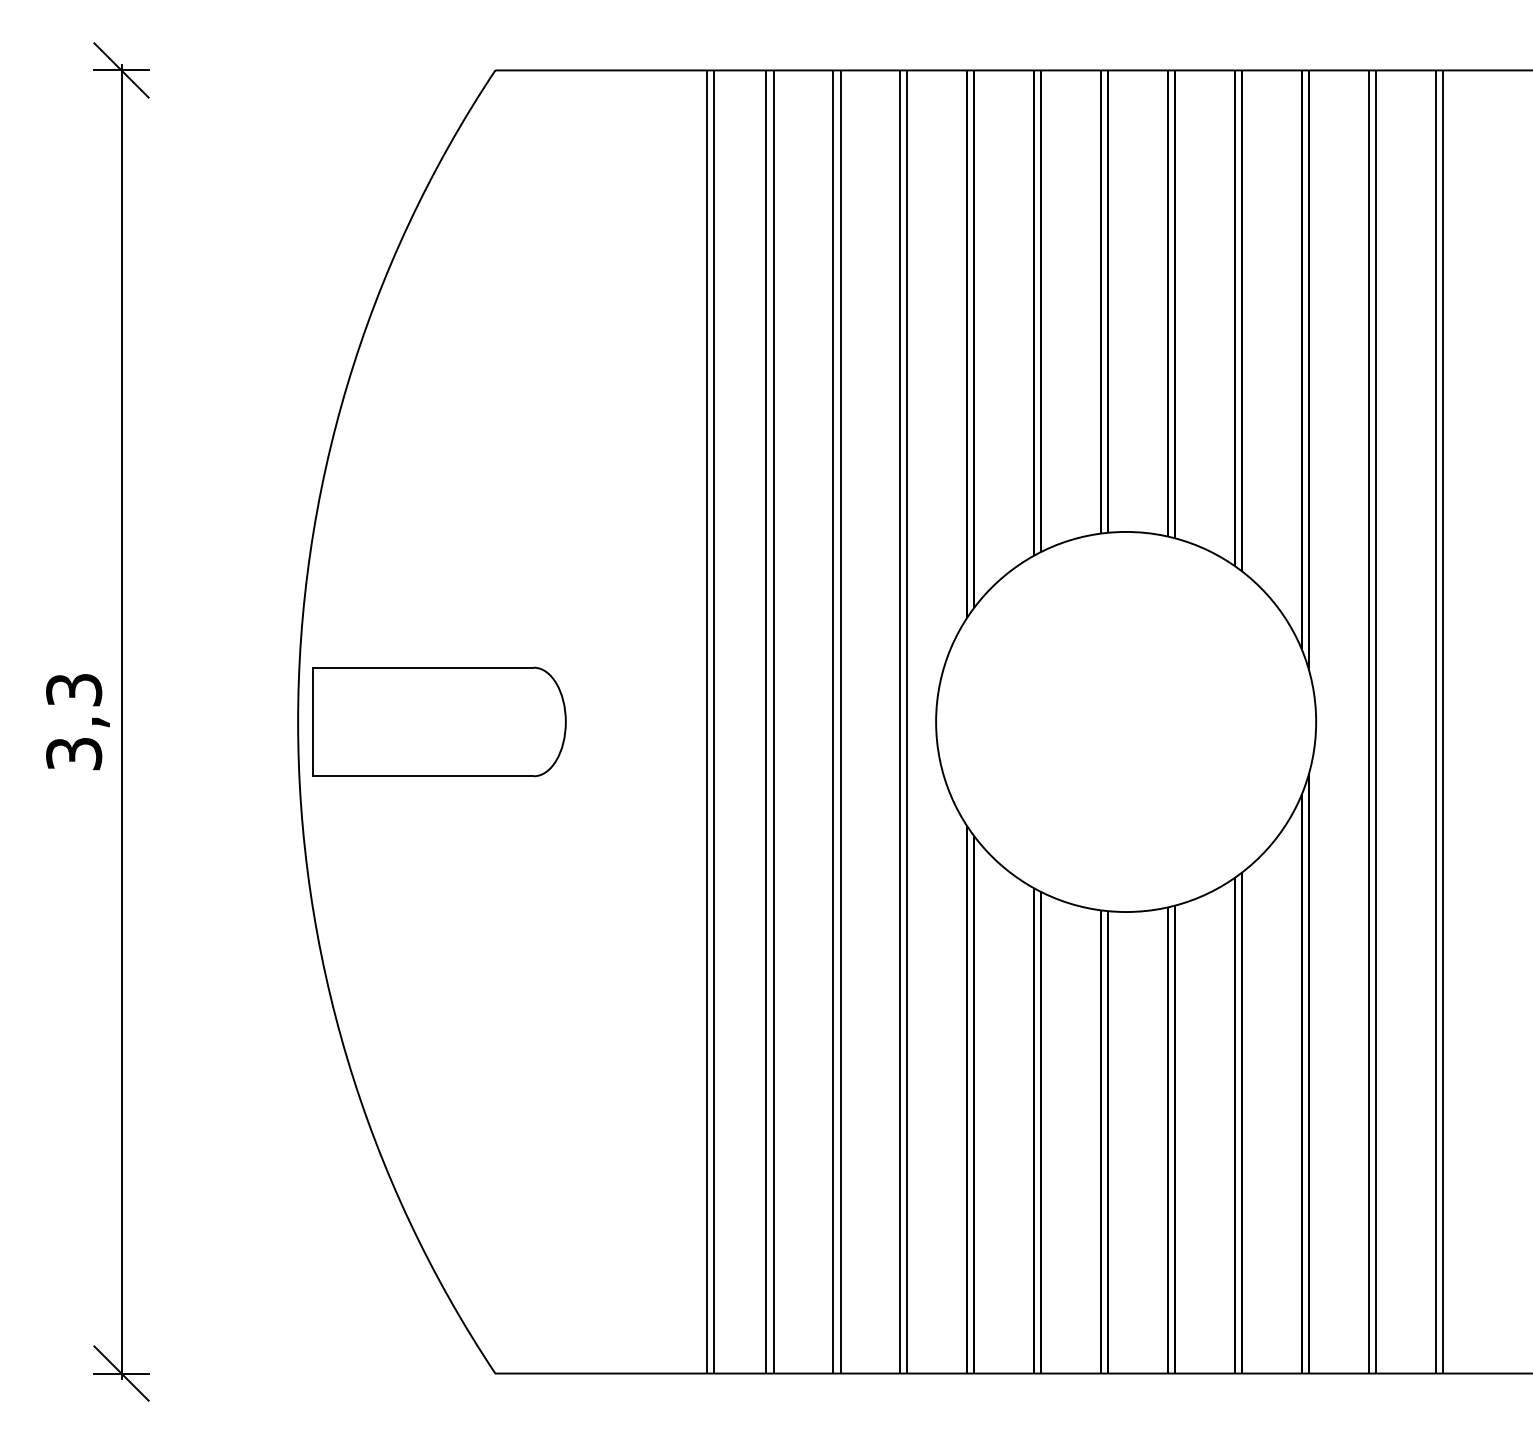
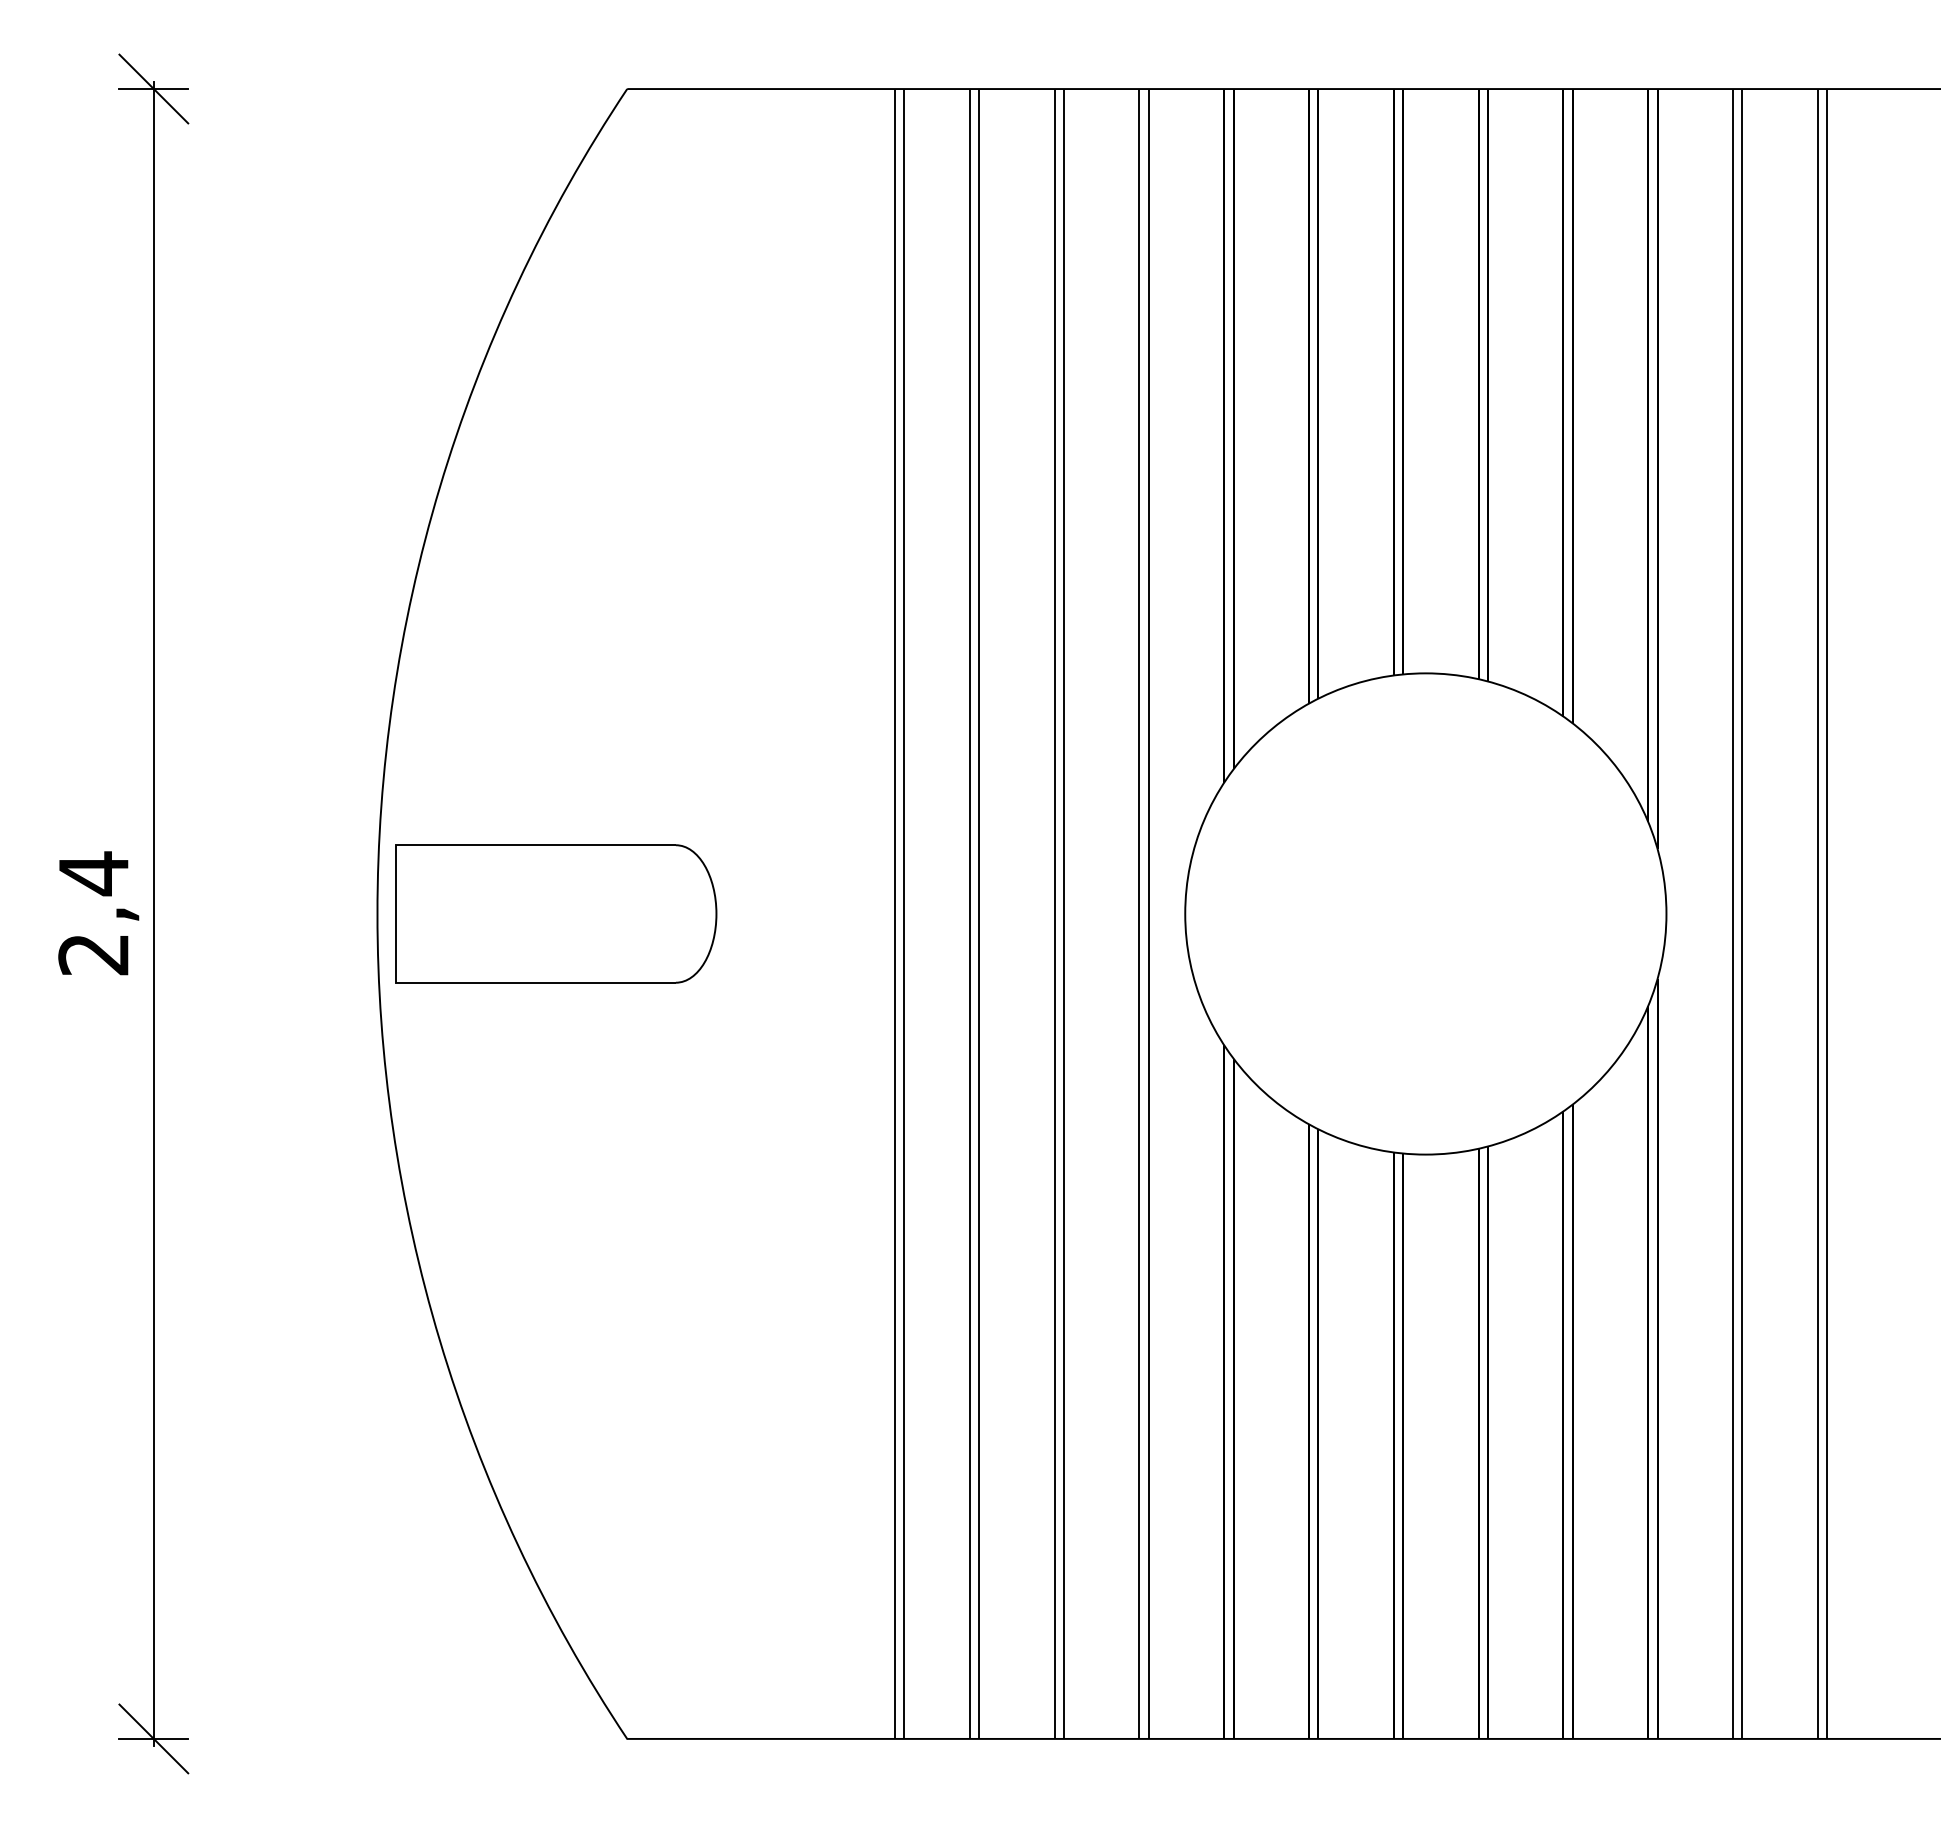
text: (73, 721) -> (93, 913), 3,3 -> 2,4

